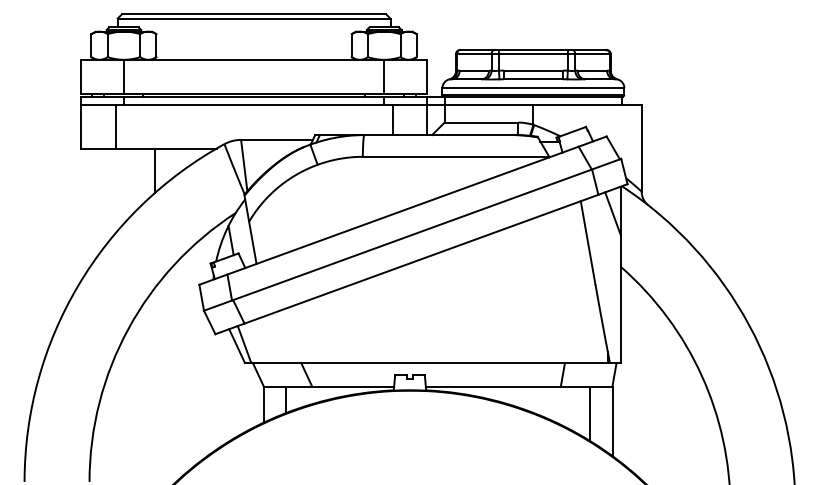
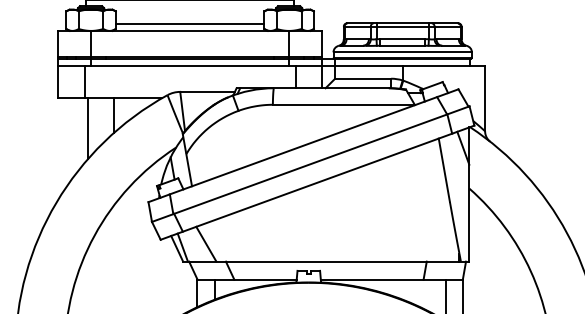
line: (253, 51) -> (189, 24), added
line: (119, 188) -> (87, 128), added
line: (275, 339) -> (206, 243), added

